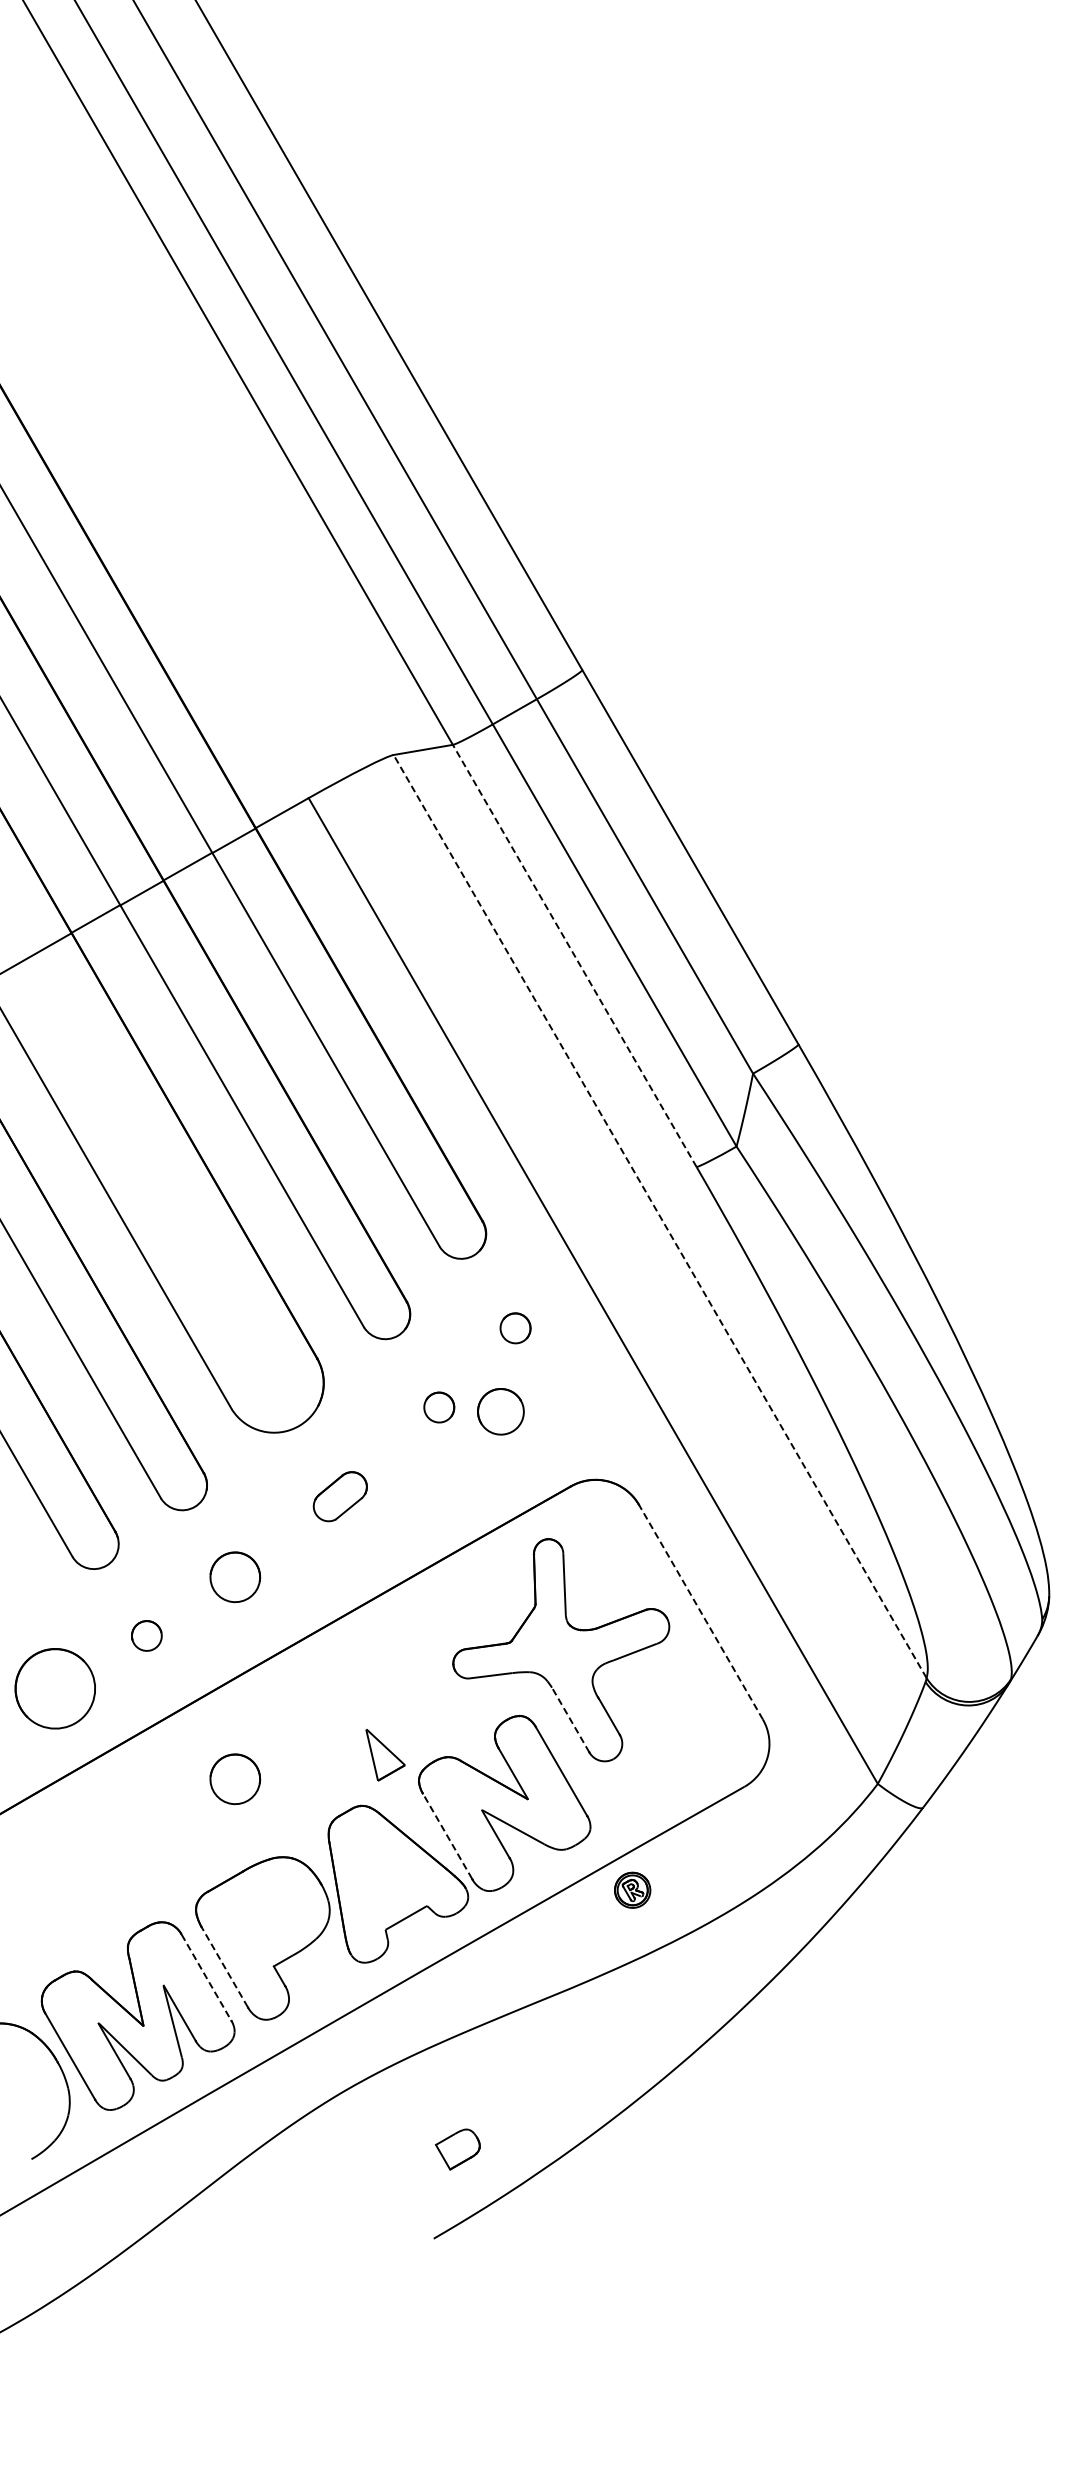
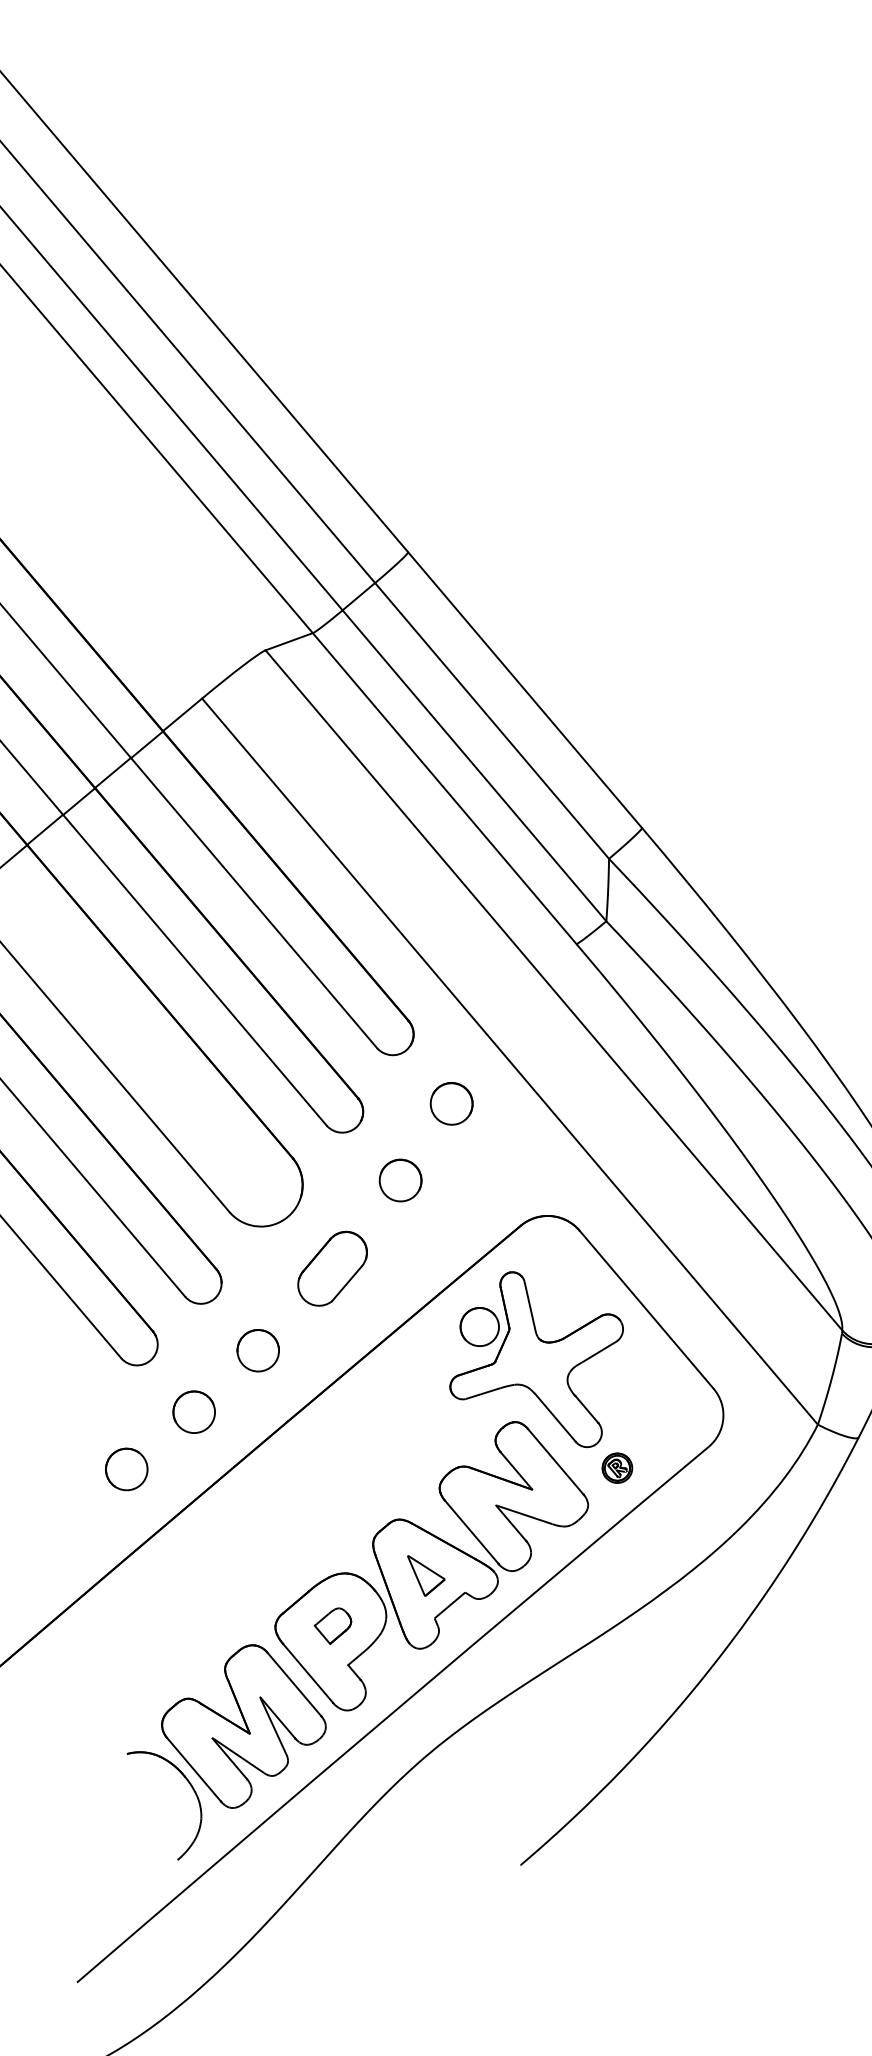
line: (574, 955) -> (444, 788), dashed -> solid
line: (660, 1216) -> (554, 990), dashed -> solid
part: (515, 1328) -> (451, 1104), size x1.67
part: (439, 1407) -> (400, 1180), size x1.67
part: (500, 1411) -> (479, 1326), moved
part: (340, 1496) -> (332, 1268), size x1.67
line: (700, 1612) -> (646, 1310), dashed -> solid
part: (146, 1635) -> (193, 1411), size x1.67
part: (54, 1688) -> (126, 1469), size x0.62
line: (570, 1719) -> (555, 1417), dashed -> solid
part: (385, 1755) -> (427, 1574), moved
part: (235, 1779) -> (288, 1517), removed
line: (447, 1836) -> (471, 1532), dashed -> solid
part: (632, 1889) -> (617, 1467), moved
line: (225, 1967) -> (308, 1673), dashed -> solid
line: (206, 1977) -> (294, 1684), dashed -> solid
part: (457, 2149) -> (333, 1626), moved

